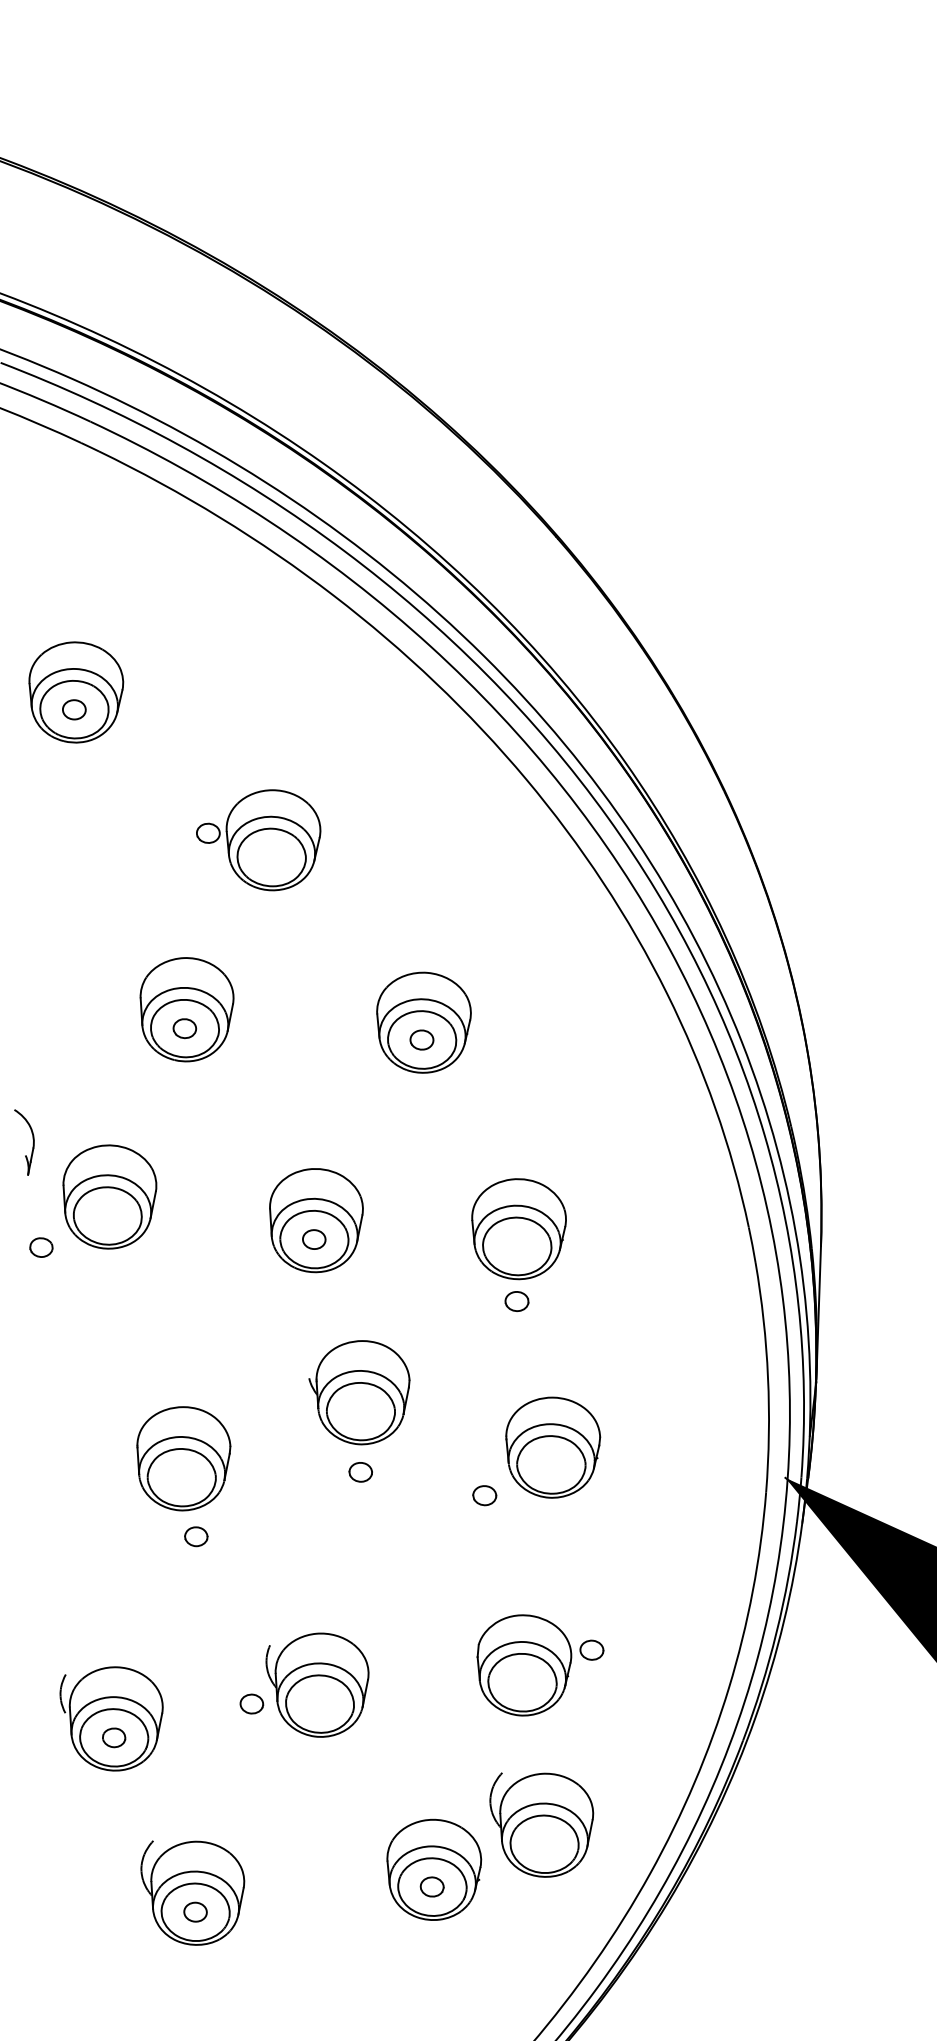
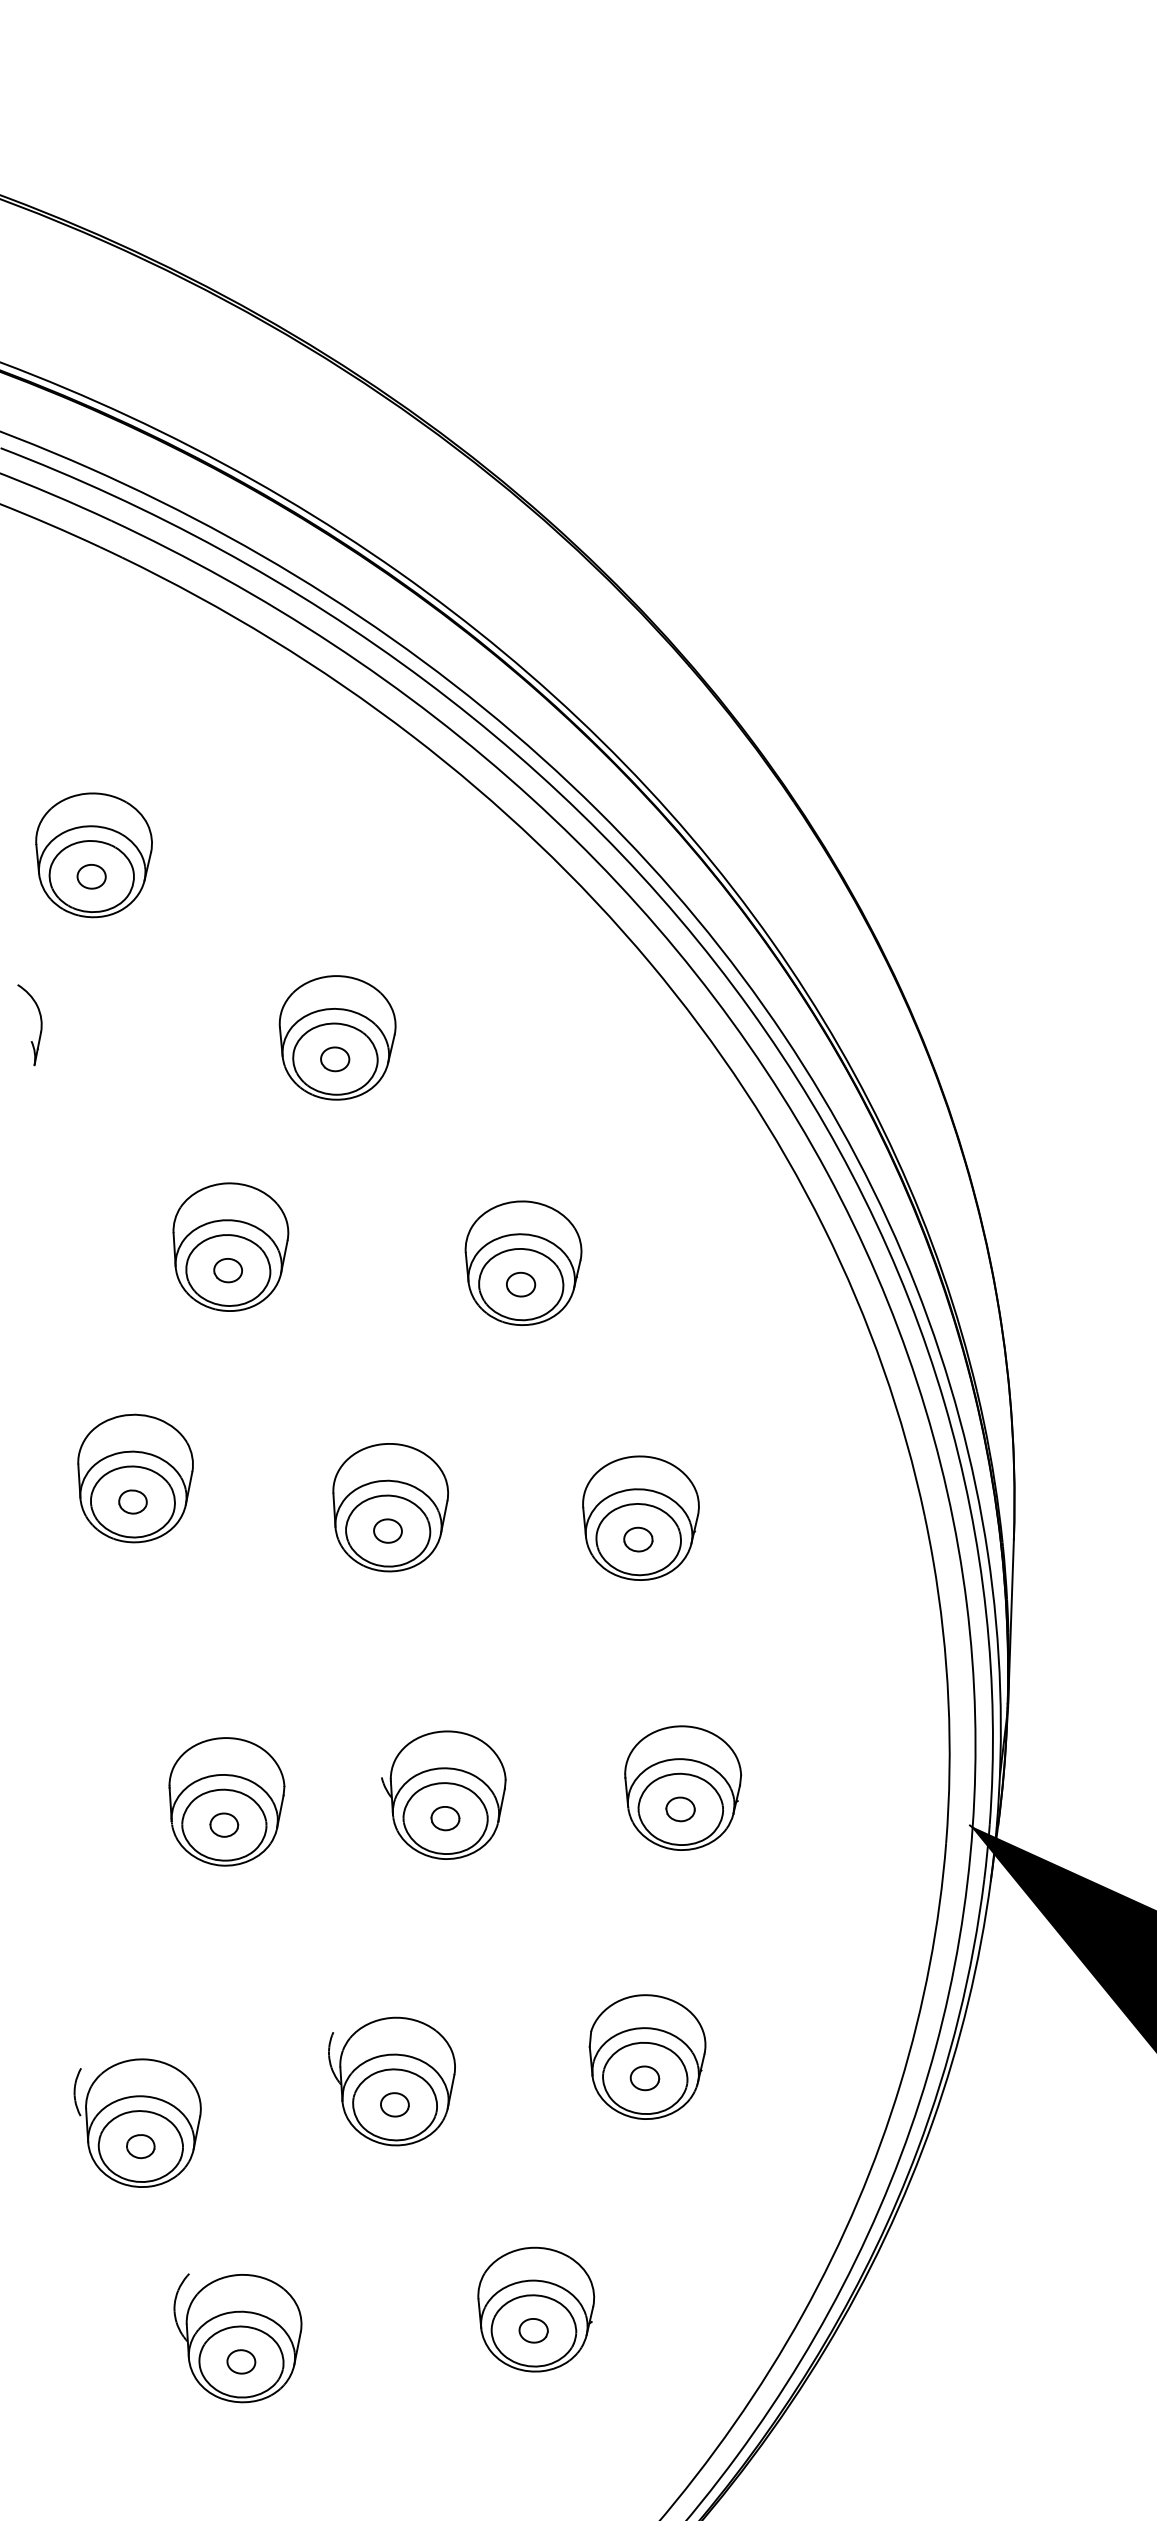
part: (208, 833) -> (335, 1059), moved
part: (32, 1142) -> (40, 1025), moved
part: (41, 1247) -> (132, 1501), moved
part: (517, 1301) -> (638, 1539), moved
part: (359, 1392) -> (443, 1794), moved
part: (484, 1495) -> (680, 1809), moved
part: (196, 1536) -> (224, 1824), moved
part: (591, 1650) -> (644, 2078), moved
part: (251, 1703) -> (394, 2104), moved
part: (541, 1825) -> (668, 2254), removed

